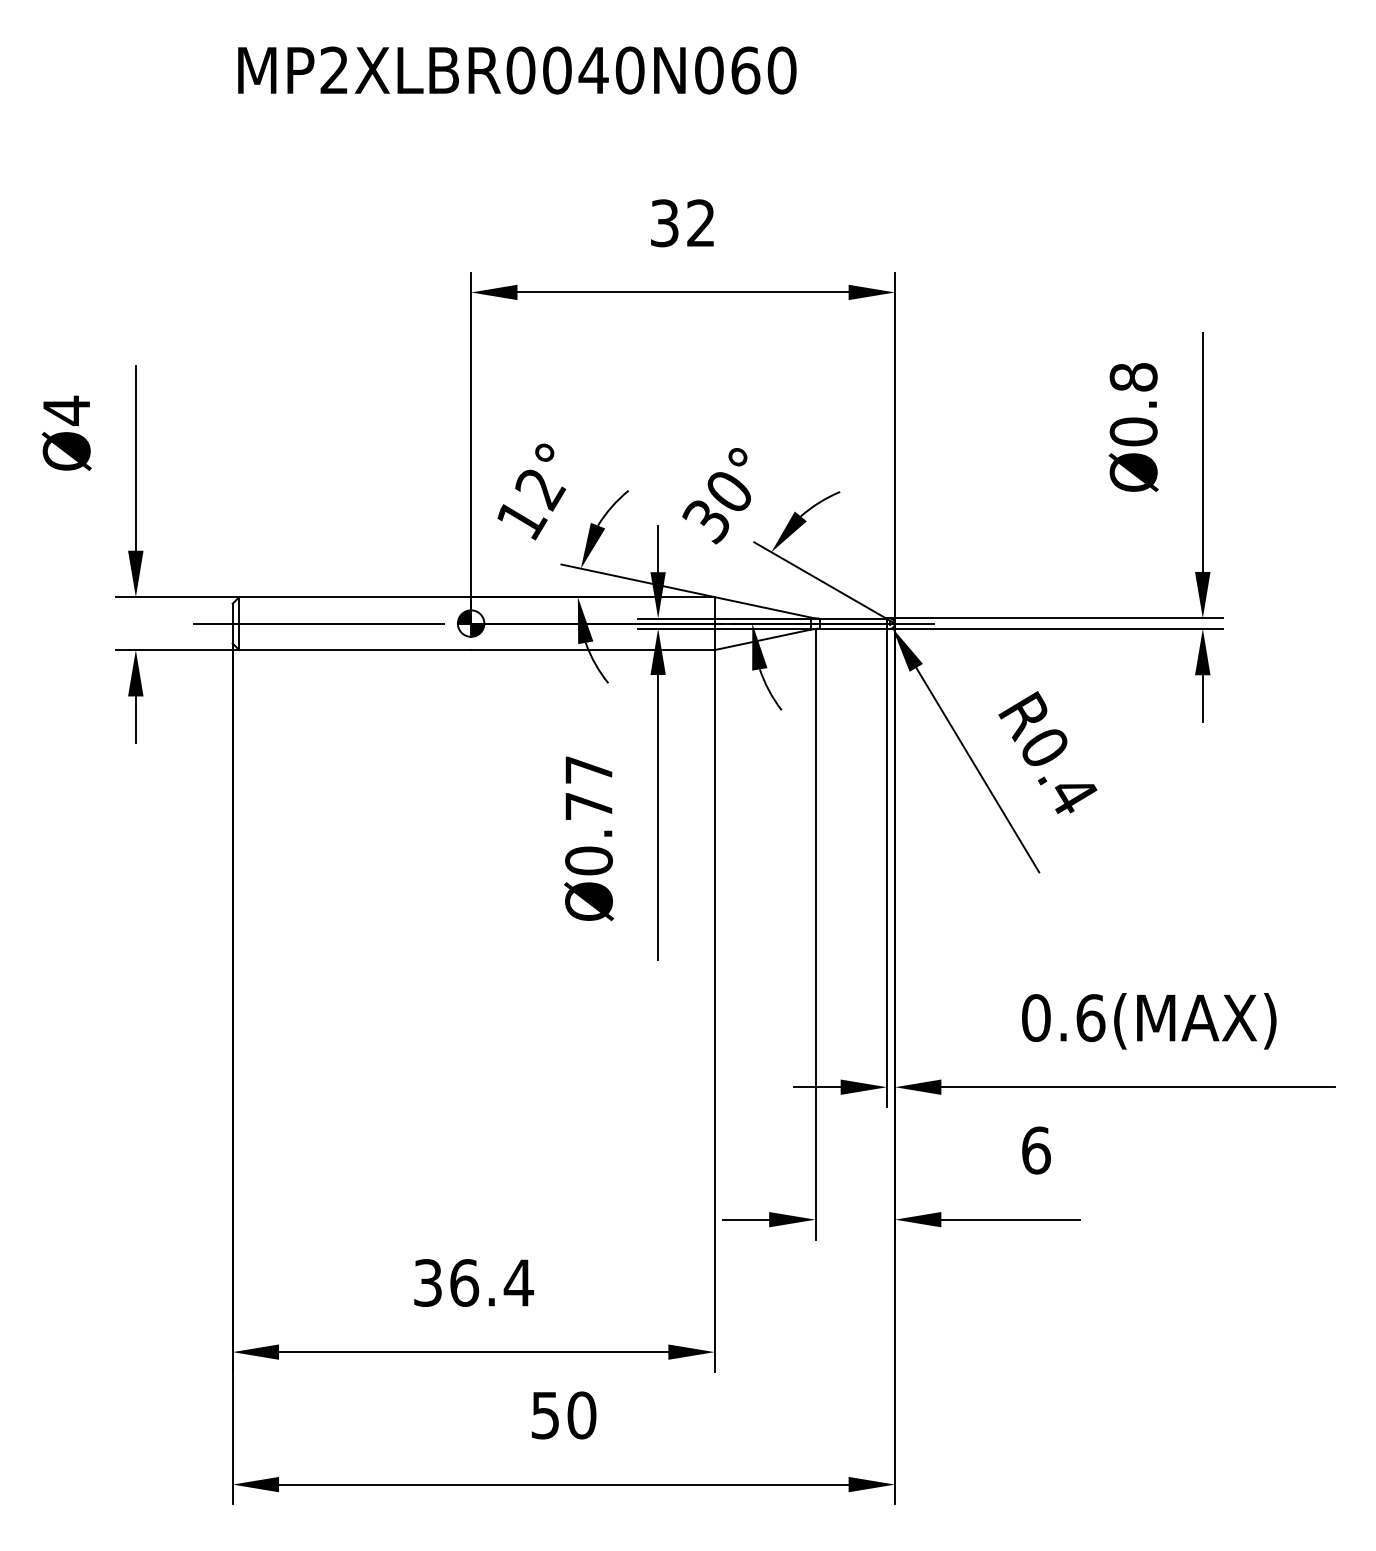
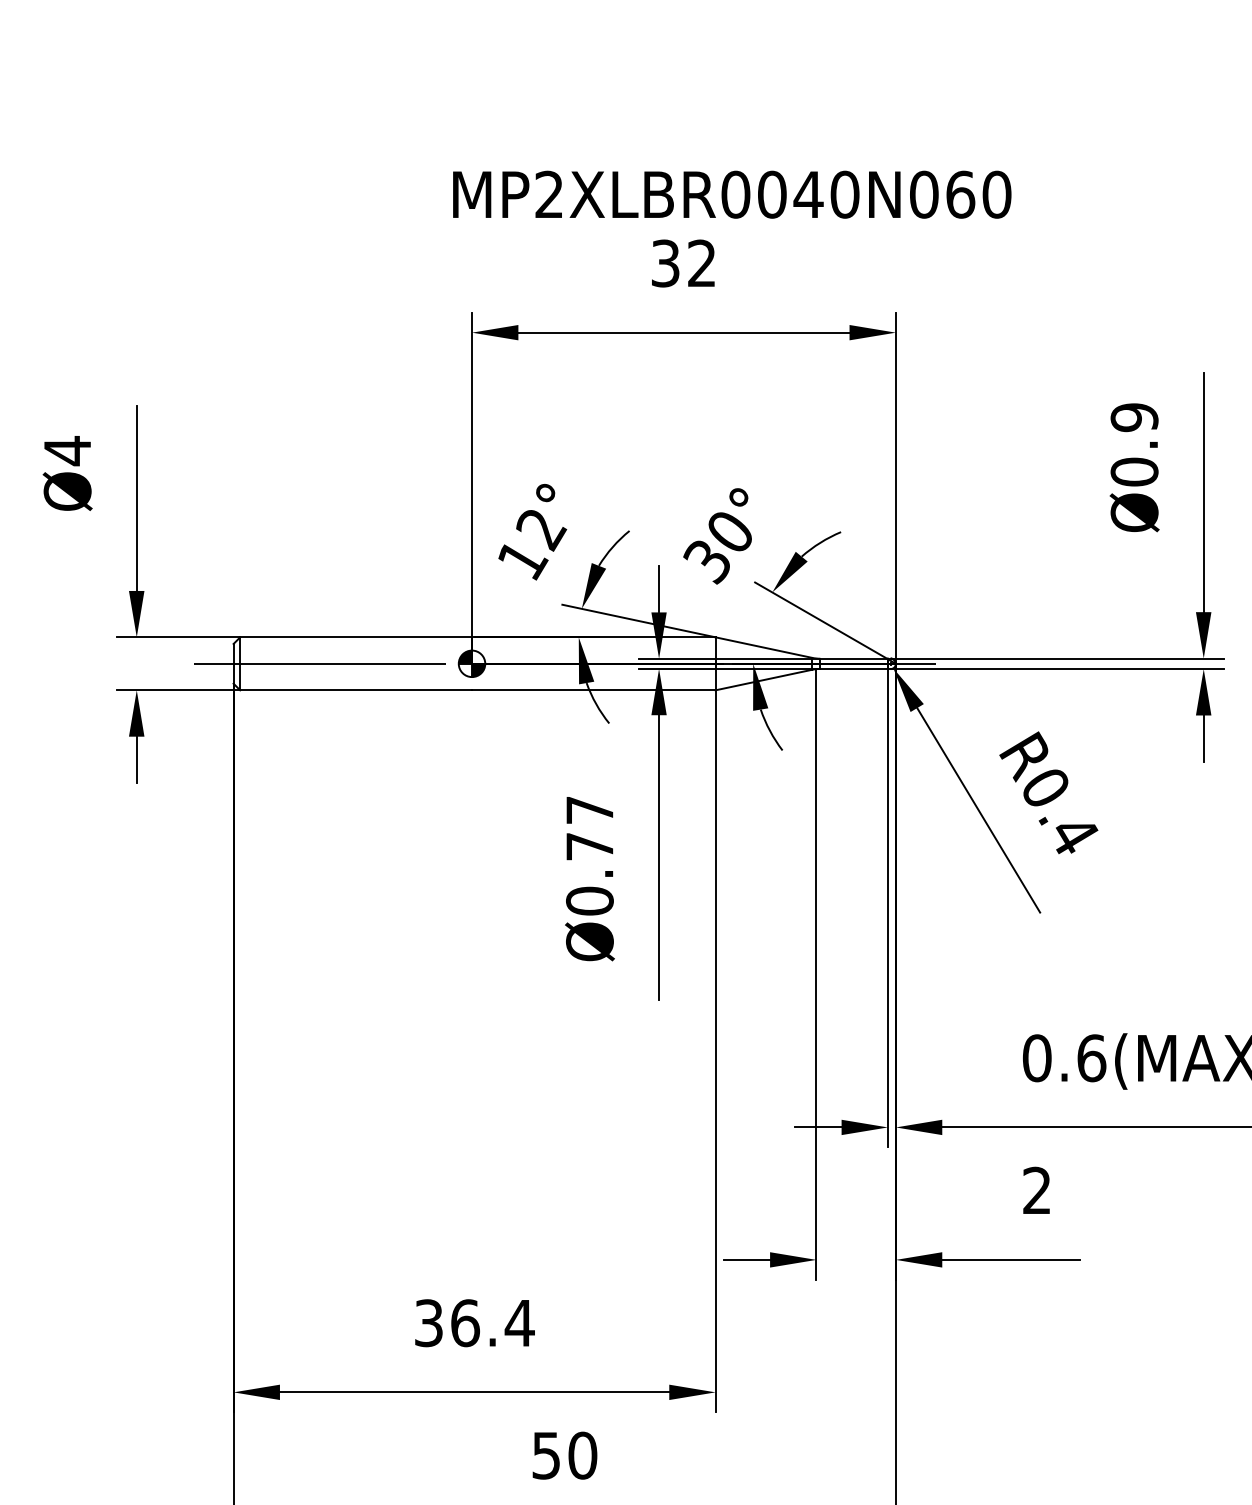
text: (517, 70) -> (732, 194), moved
text: (1133, 377) -> (1134, 417), Ø0.8 -> Ø0.9
text: (1036, 1150) -> (1037, 1190), 6 -> 2

